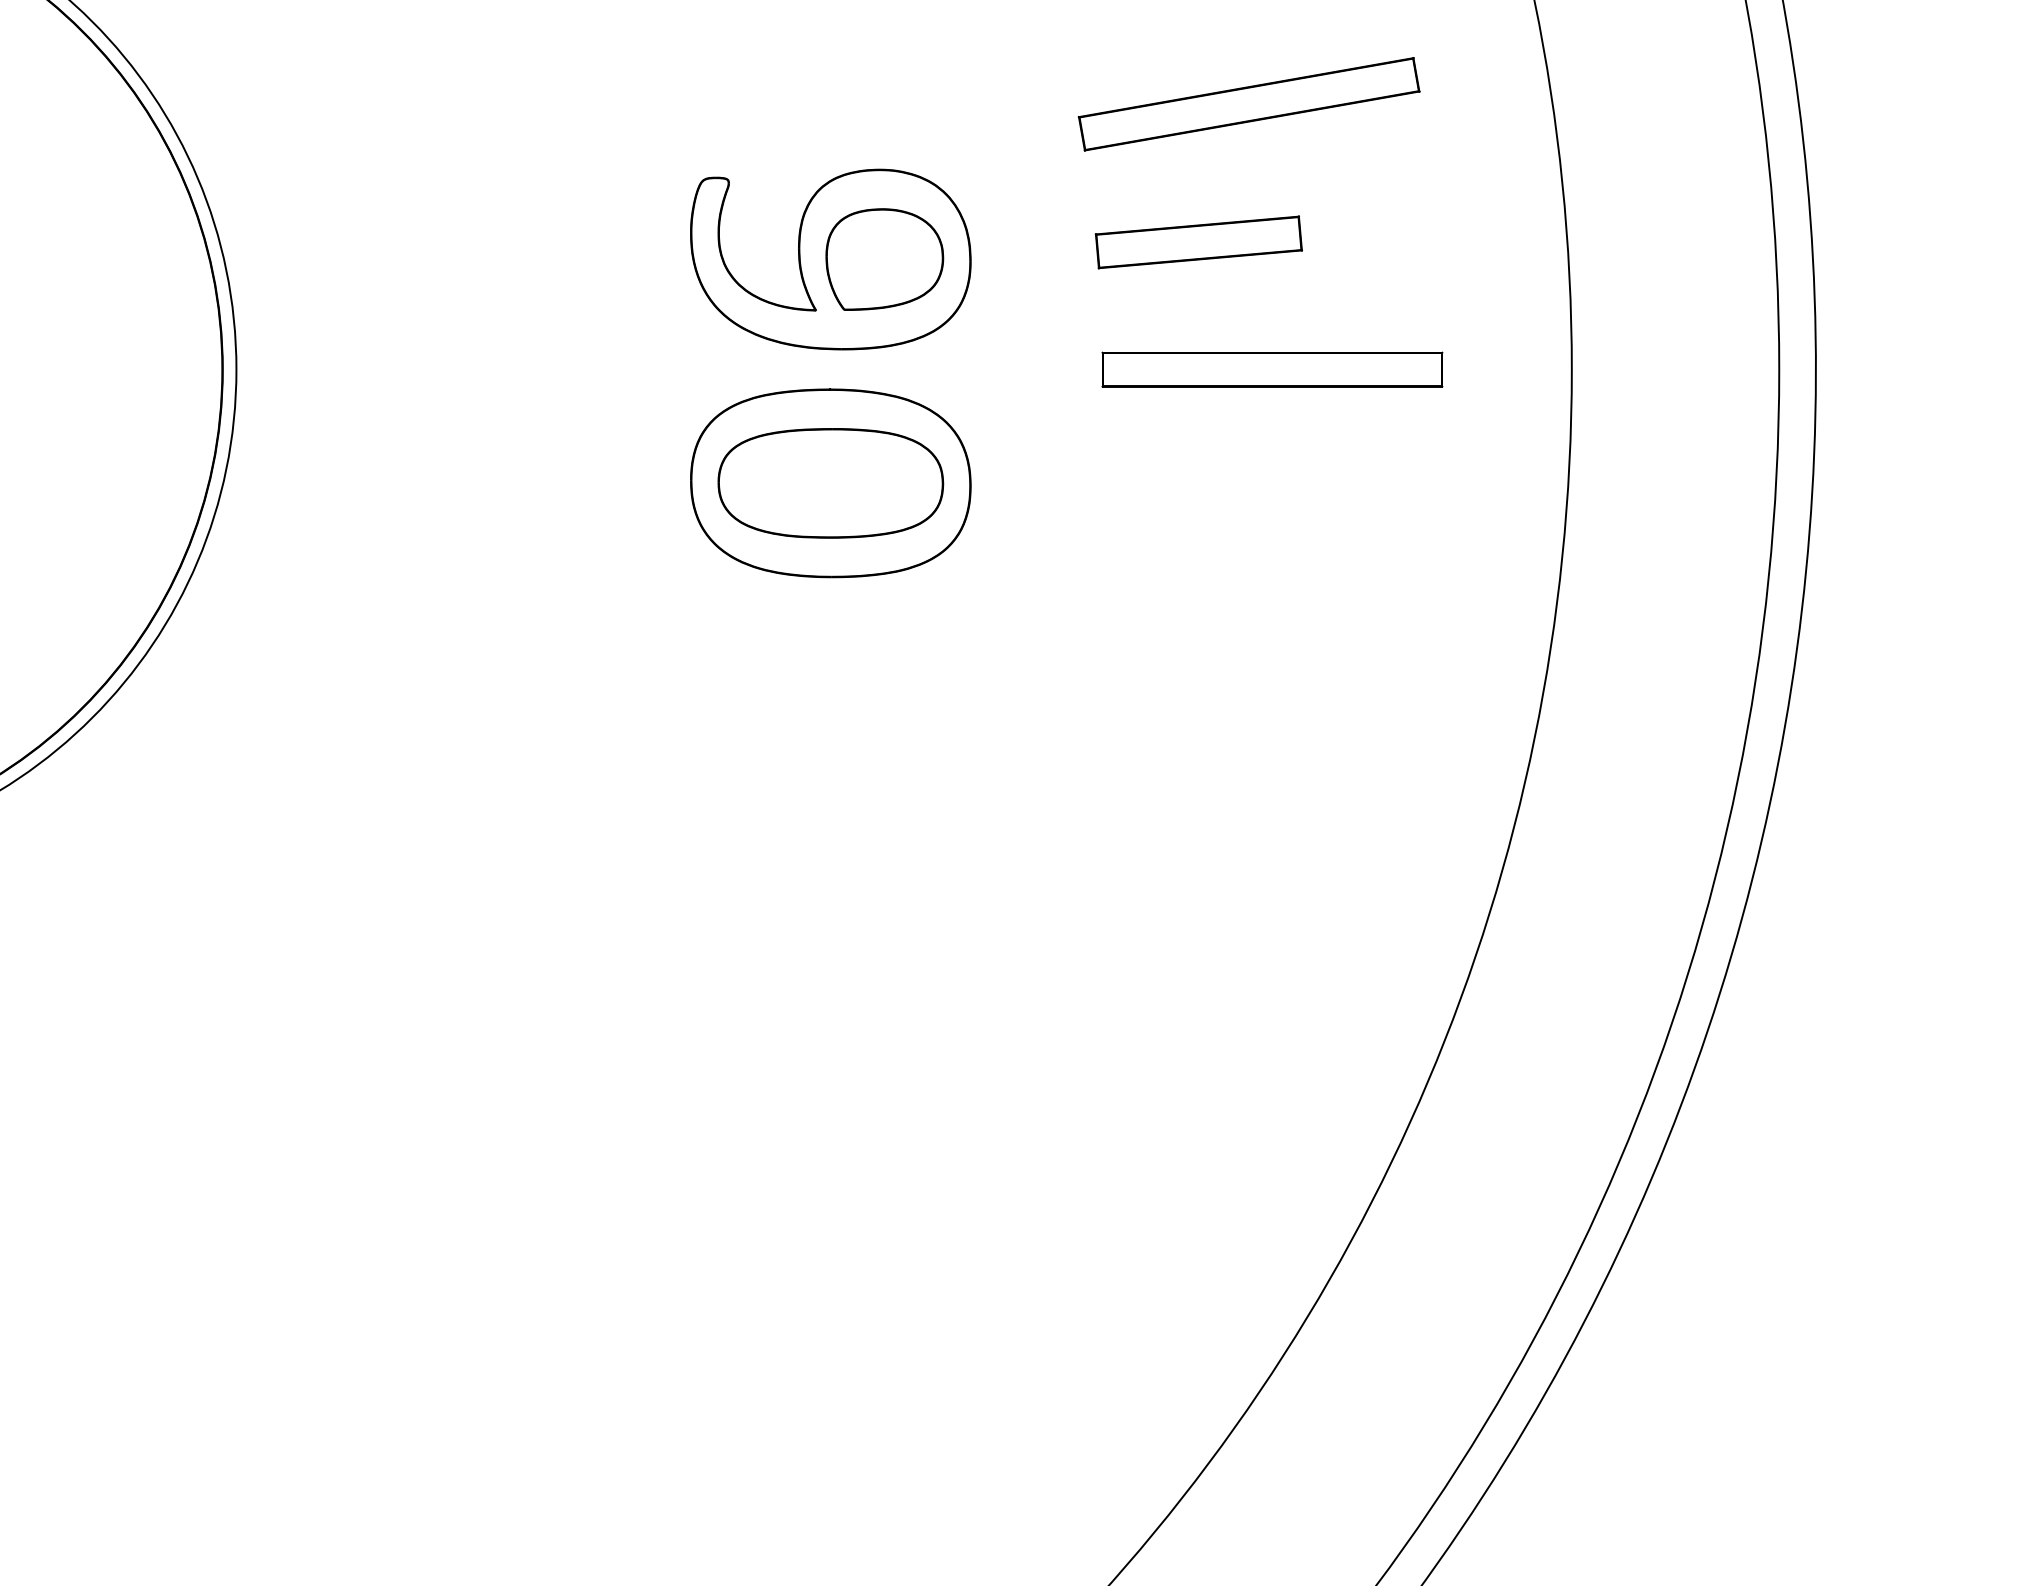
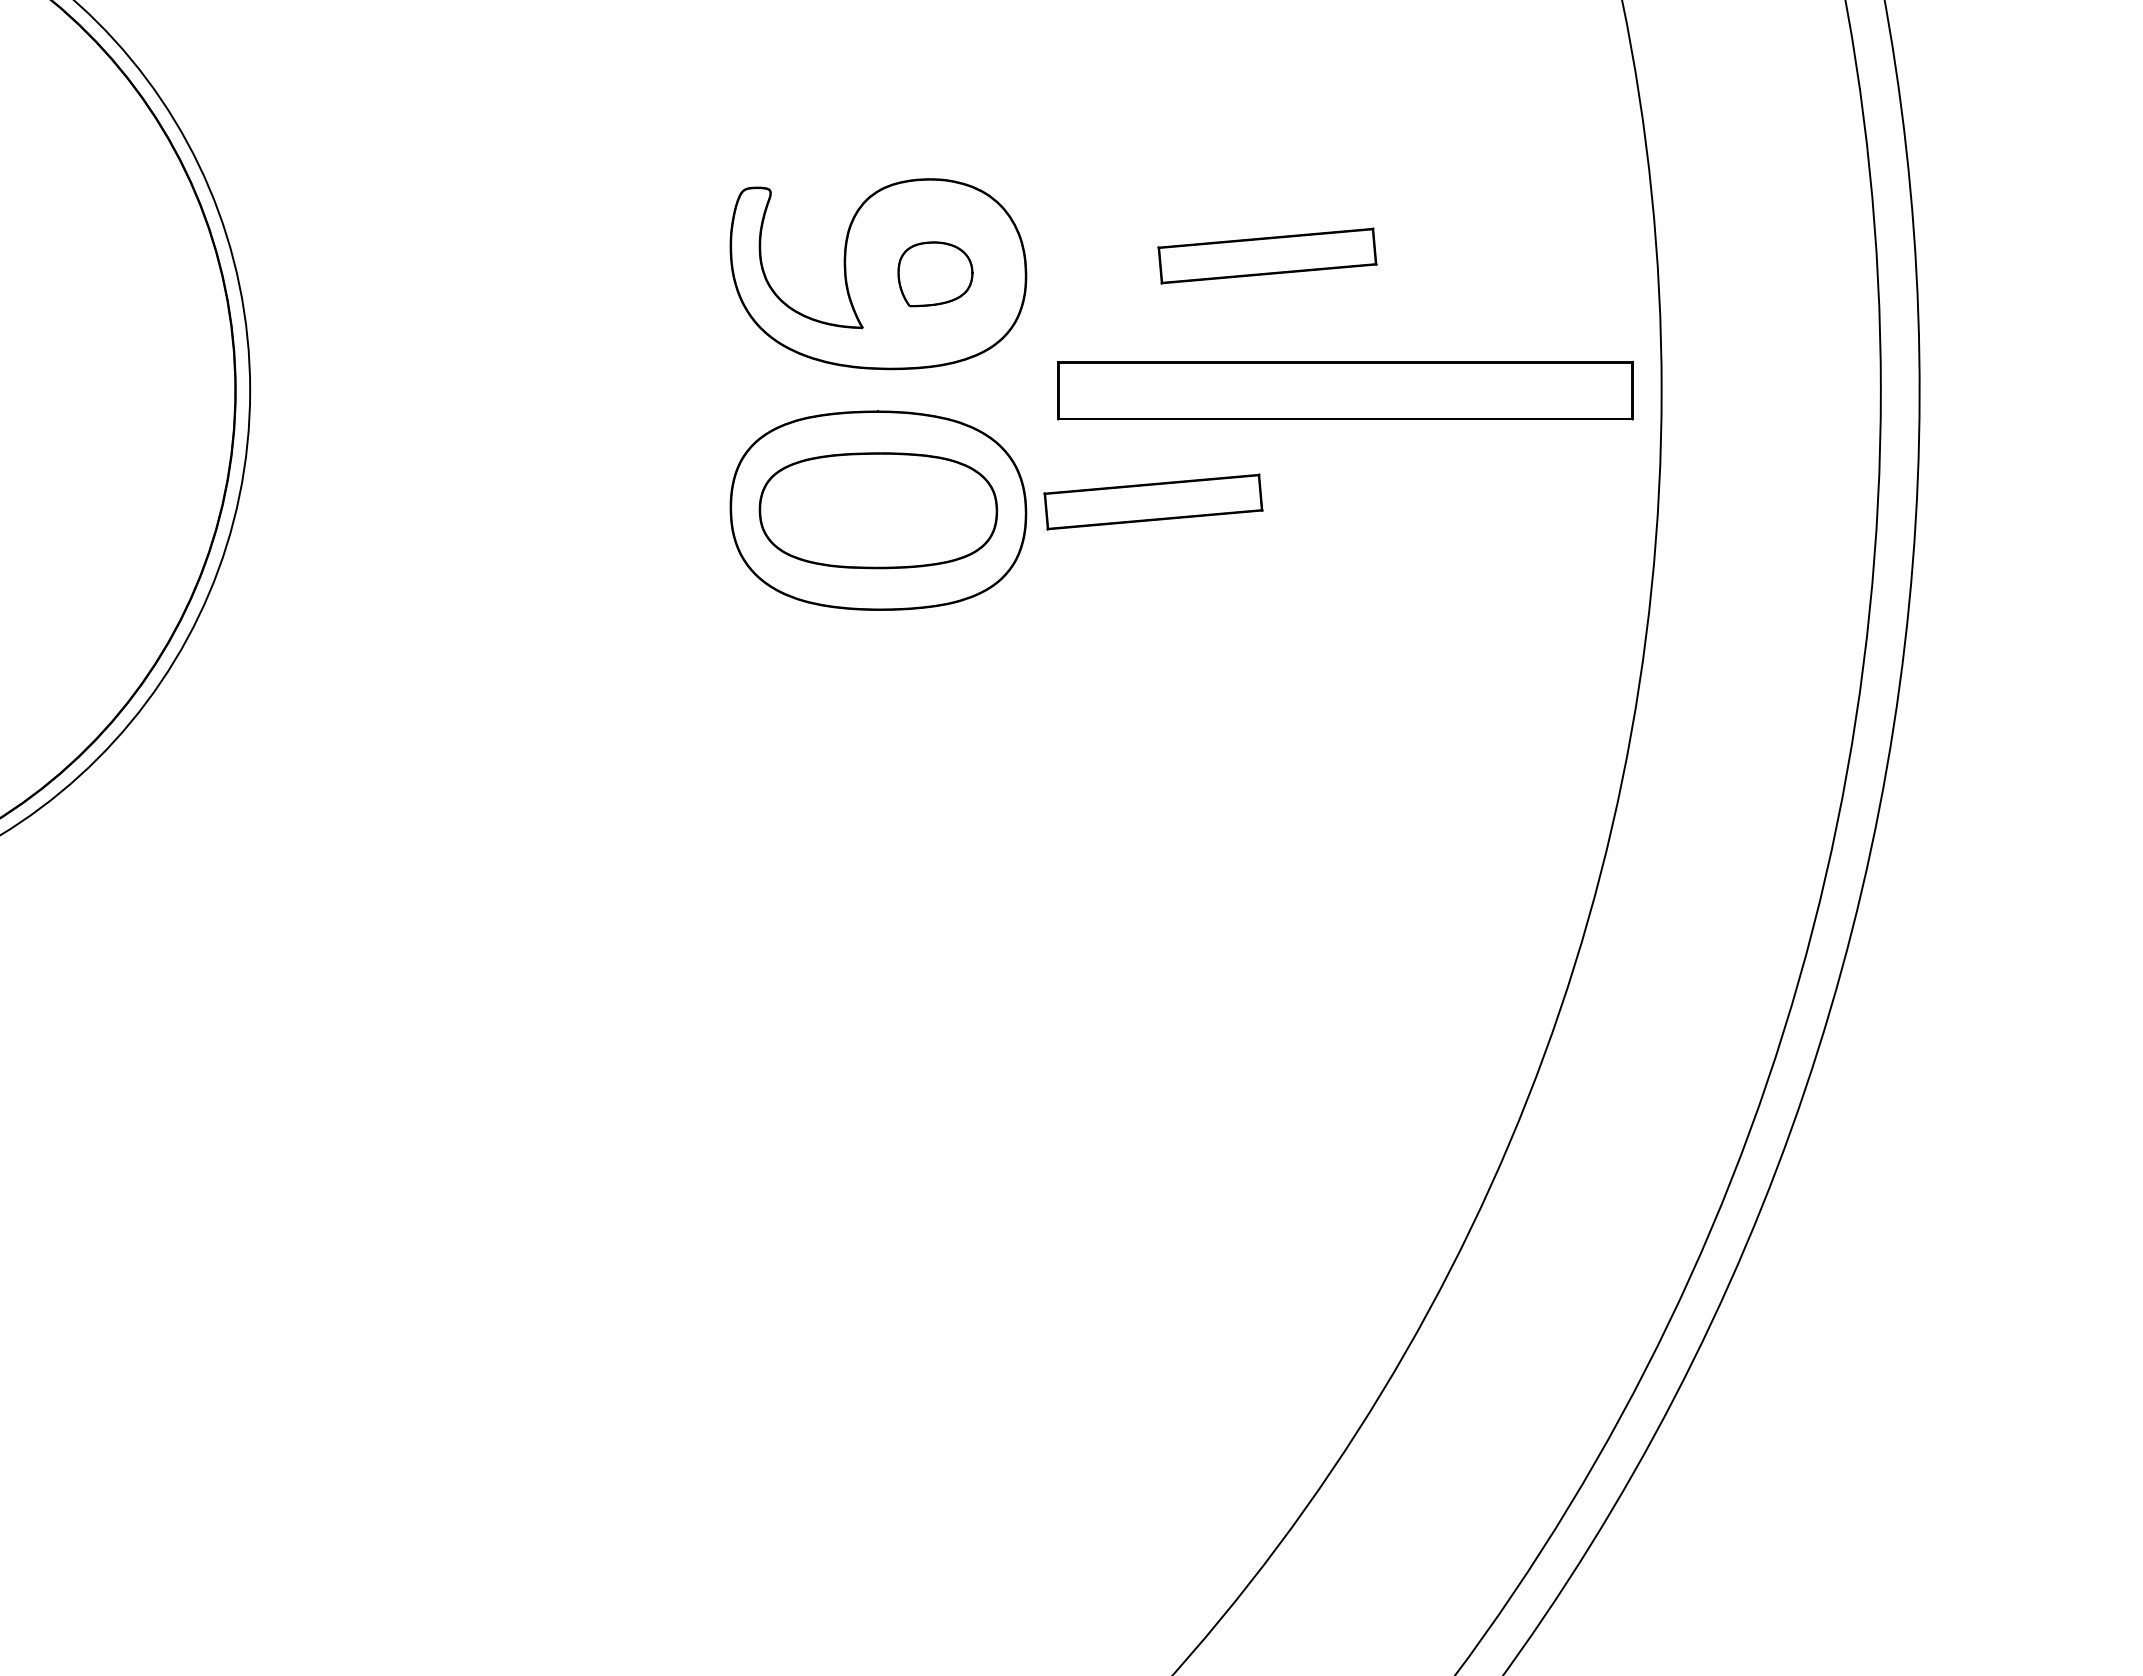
part: (1249, 103) -> (1320, 109), removed
part: (884, 259) -> (935, 274), size x0.6
part: (1271, 369) -> (1344, 390), size x1.6
part: (1091, 474) -> (1153, 501), added

